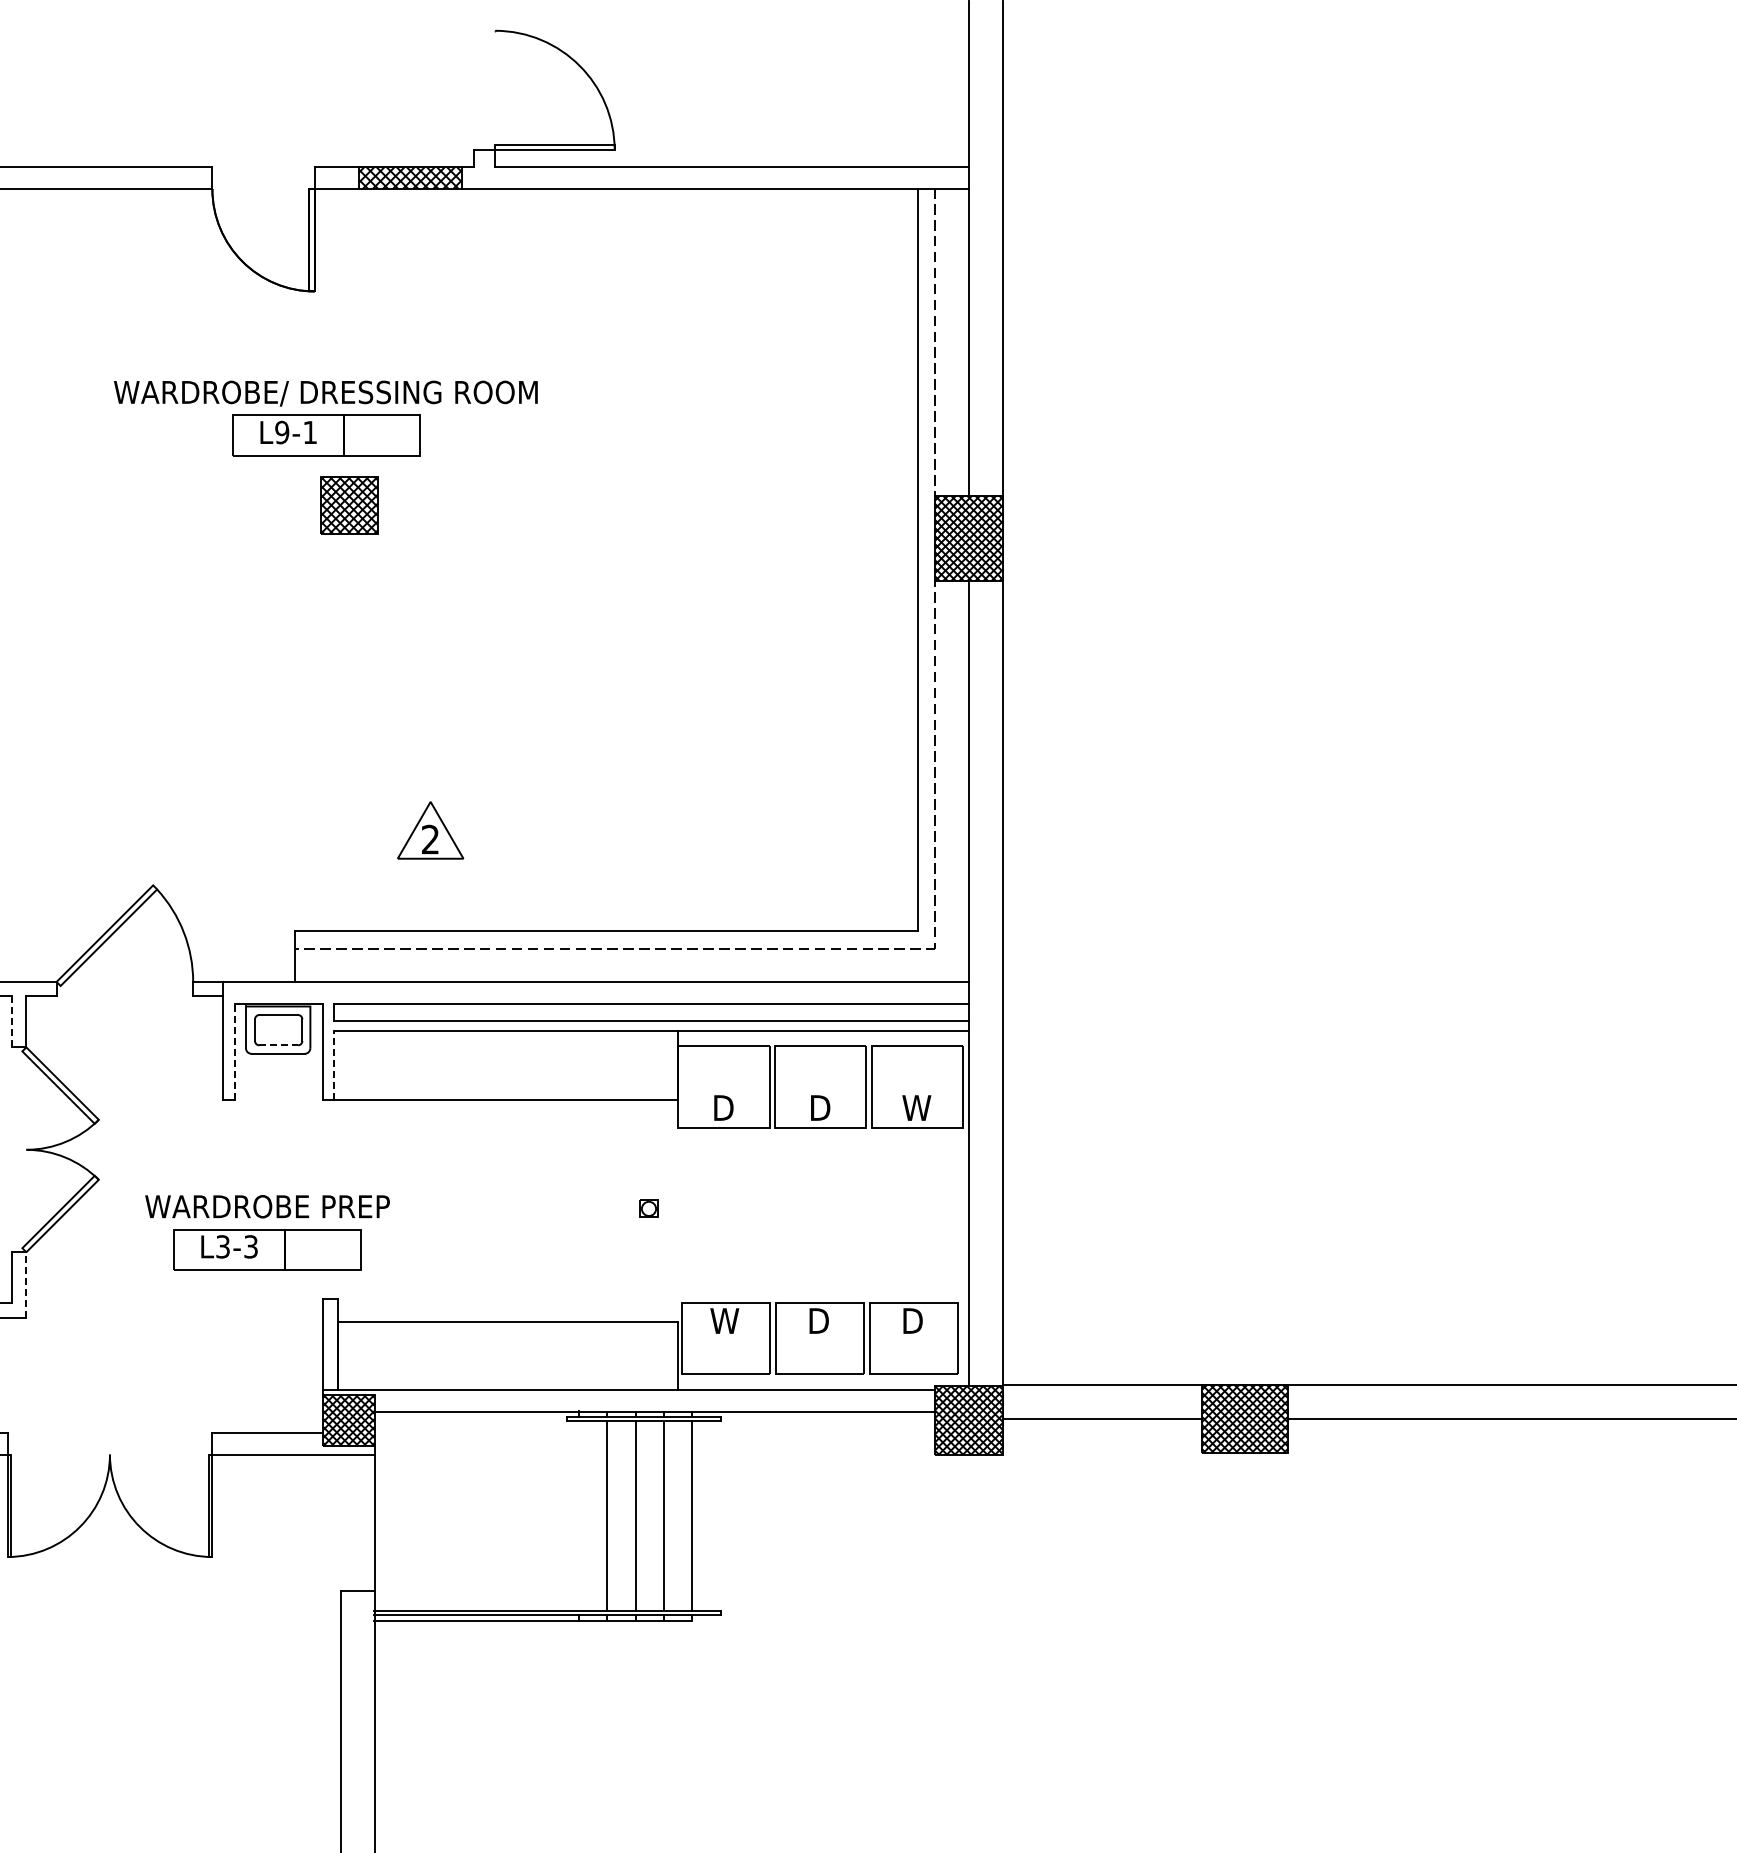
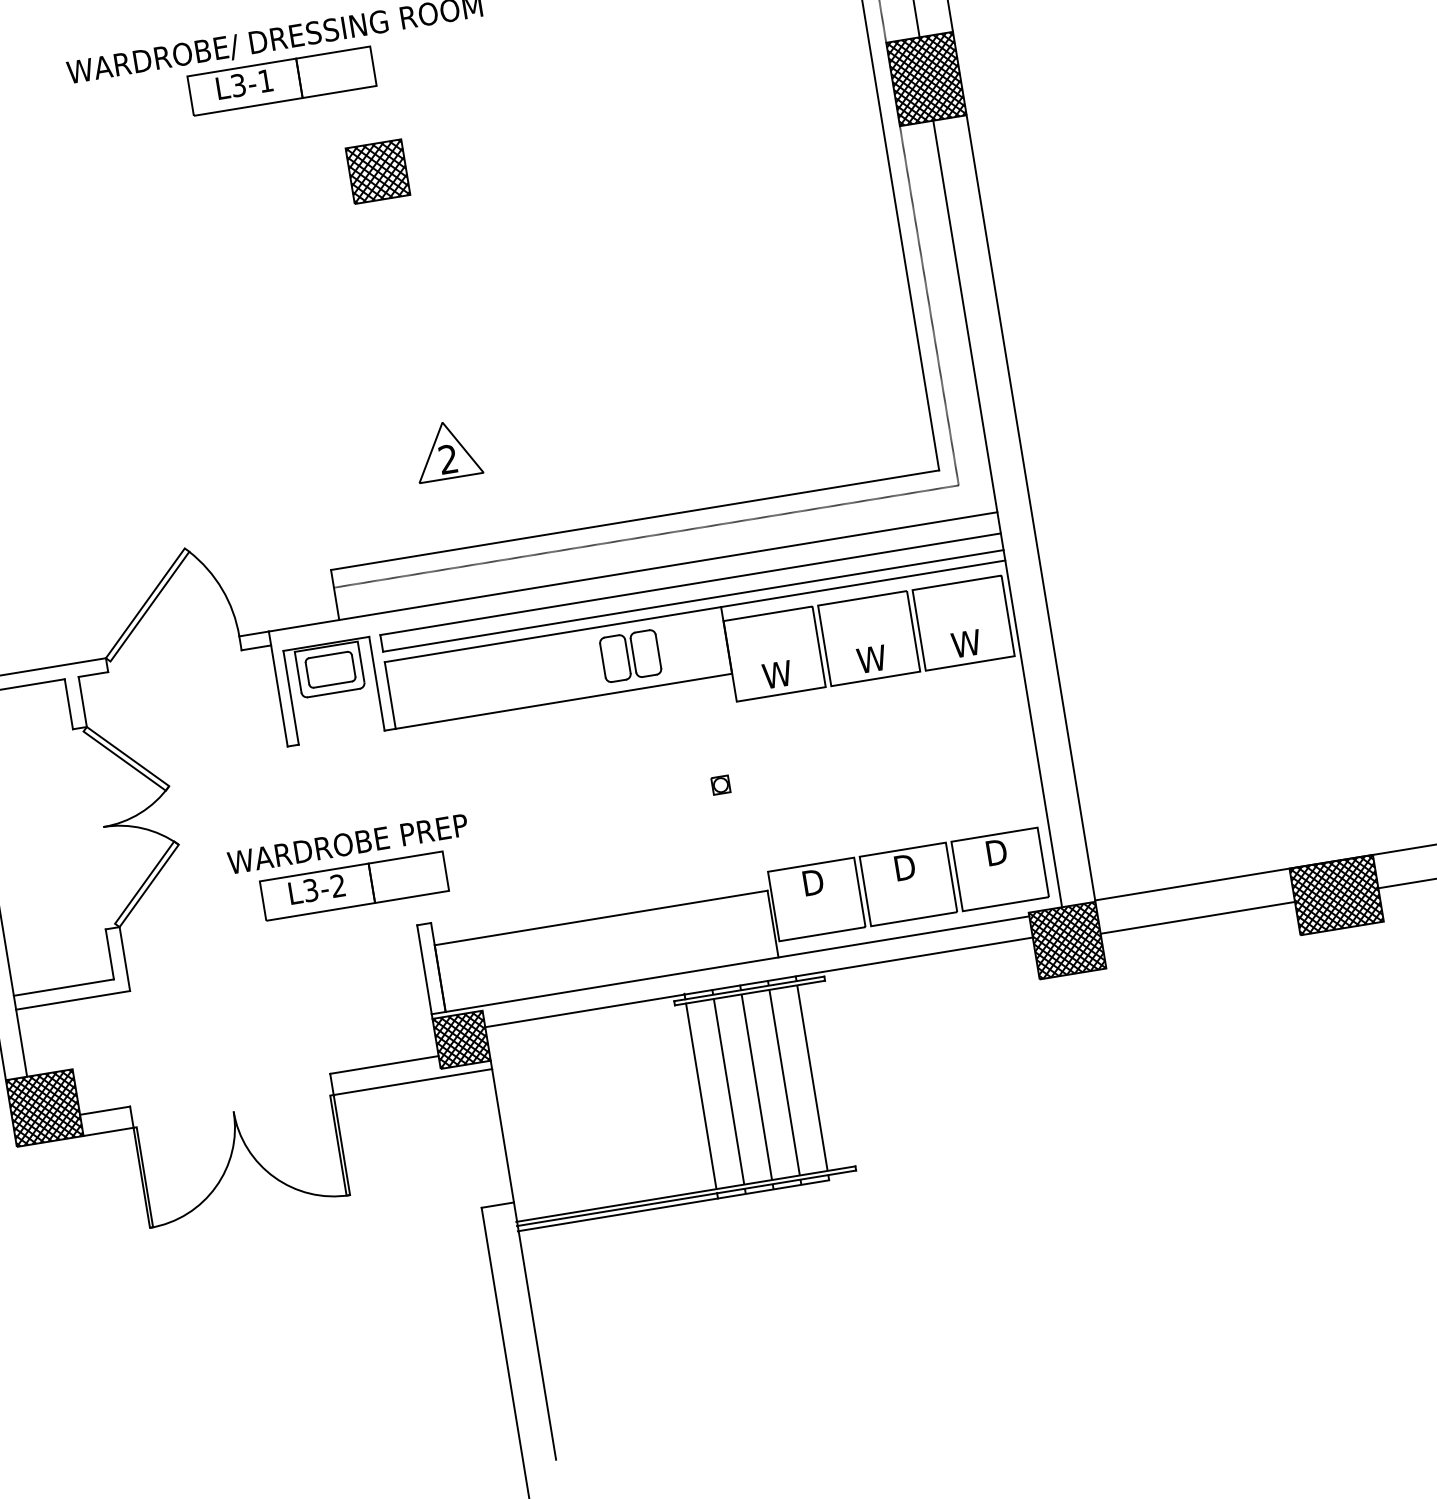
text: (282, 432) -> (238, 85), L9-1 -> L3-1
part: (349, 505) -> (378, 171), moved
line: (12, 1021) -> (69, 703), dashed -> solid
line: (279, 1045) -> (333, 684), dashed -> solid
line: (234, 1051) -> (290, 697), dashed -> solid
line: (334, 1065) -> (390, 695), dashed -> solid
part: (579, 1065) -> (630, 656), added
text: (722, 1107) -> (776, 674), D -> W
text: (819, 1107) -> (871, 658), D -> W
text: (250, 1246) -> (337, 885), L3-3 -> L3-2
line: (26, 1284) -> (124, 958), dashed -> solid
text: (724, 1320) -> (812, 882), W -> D
line: (578, 1515) -> (701, 1095), added

